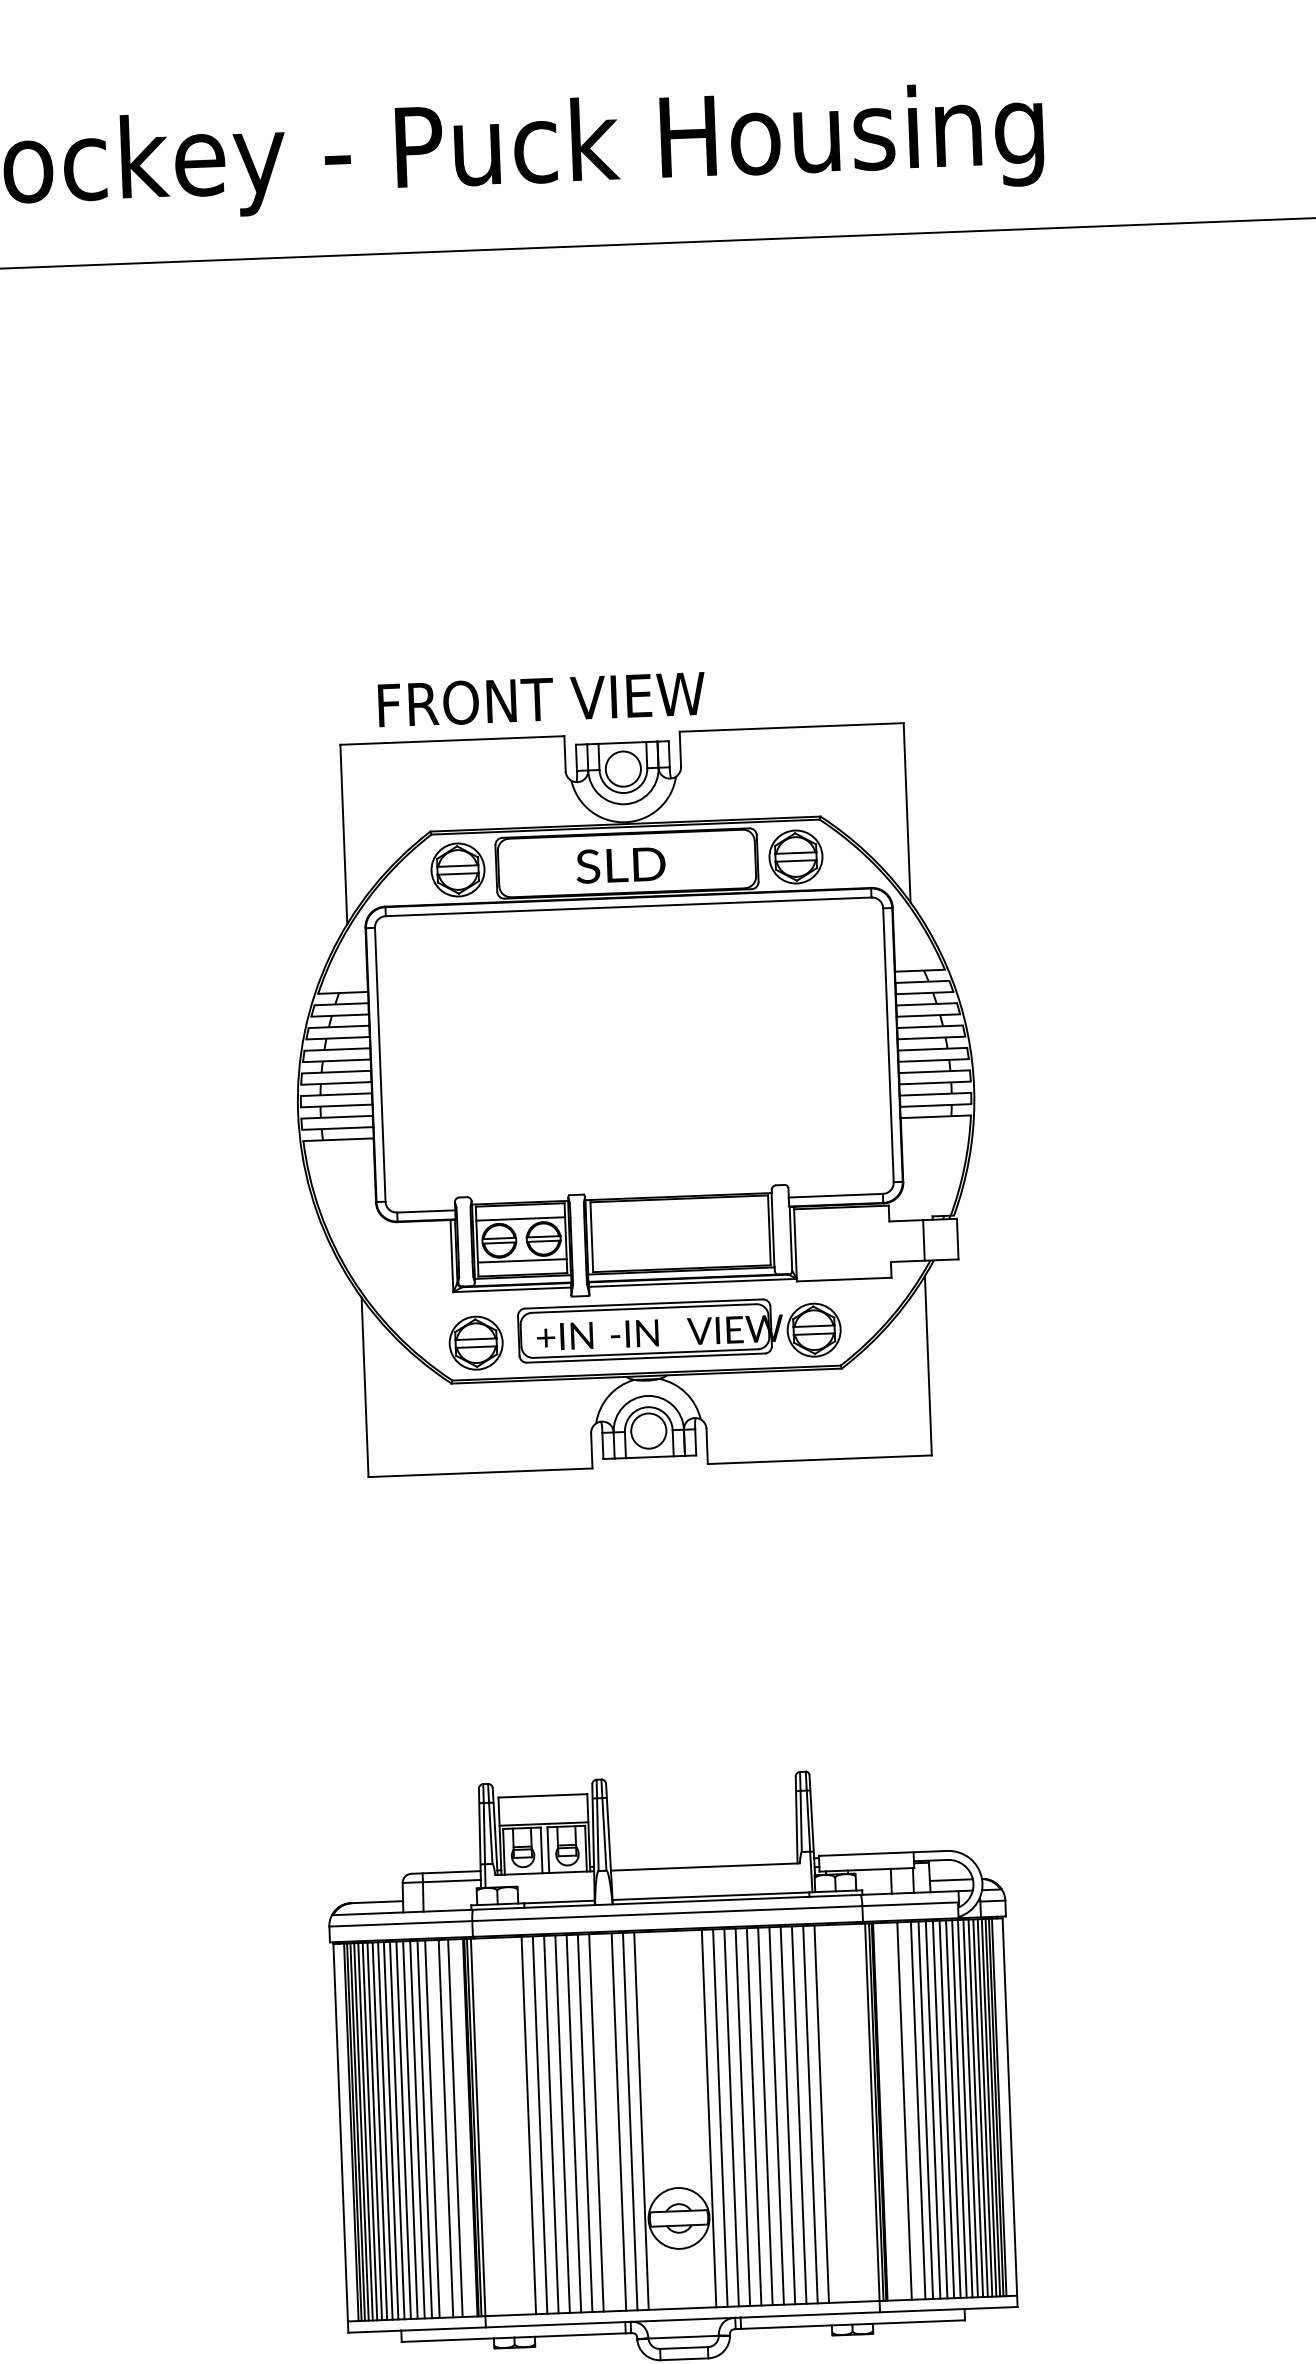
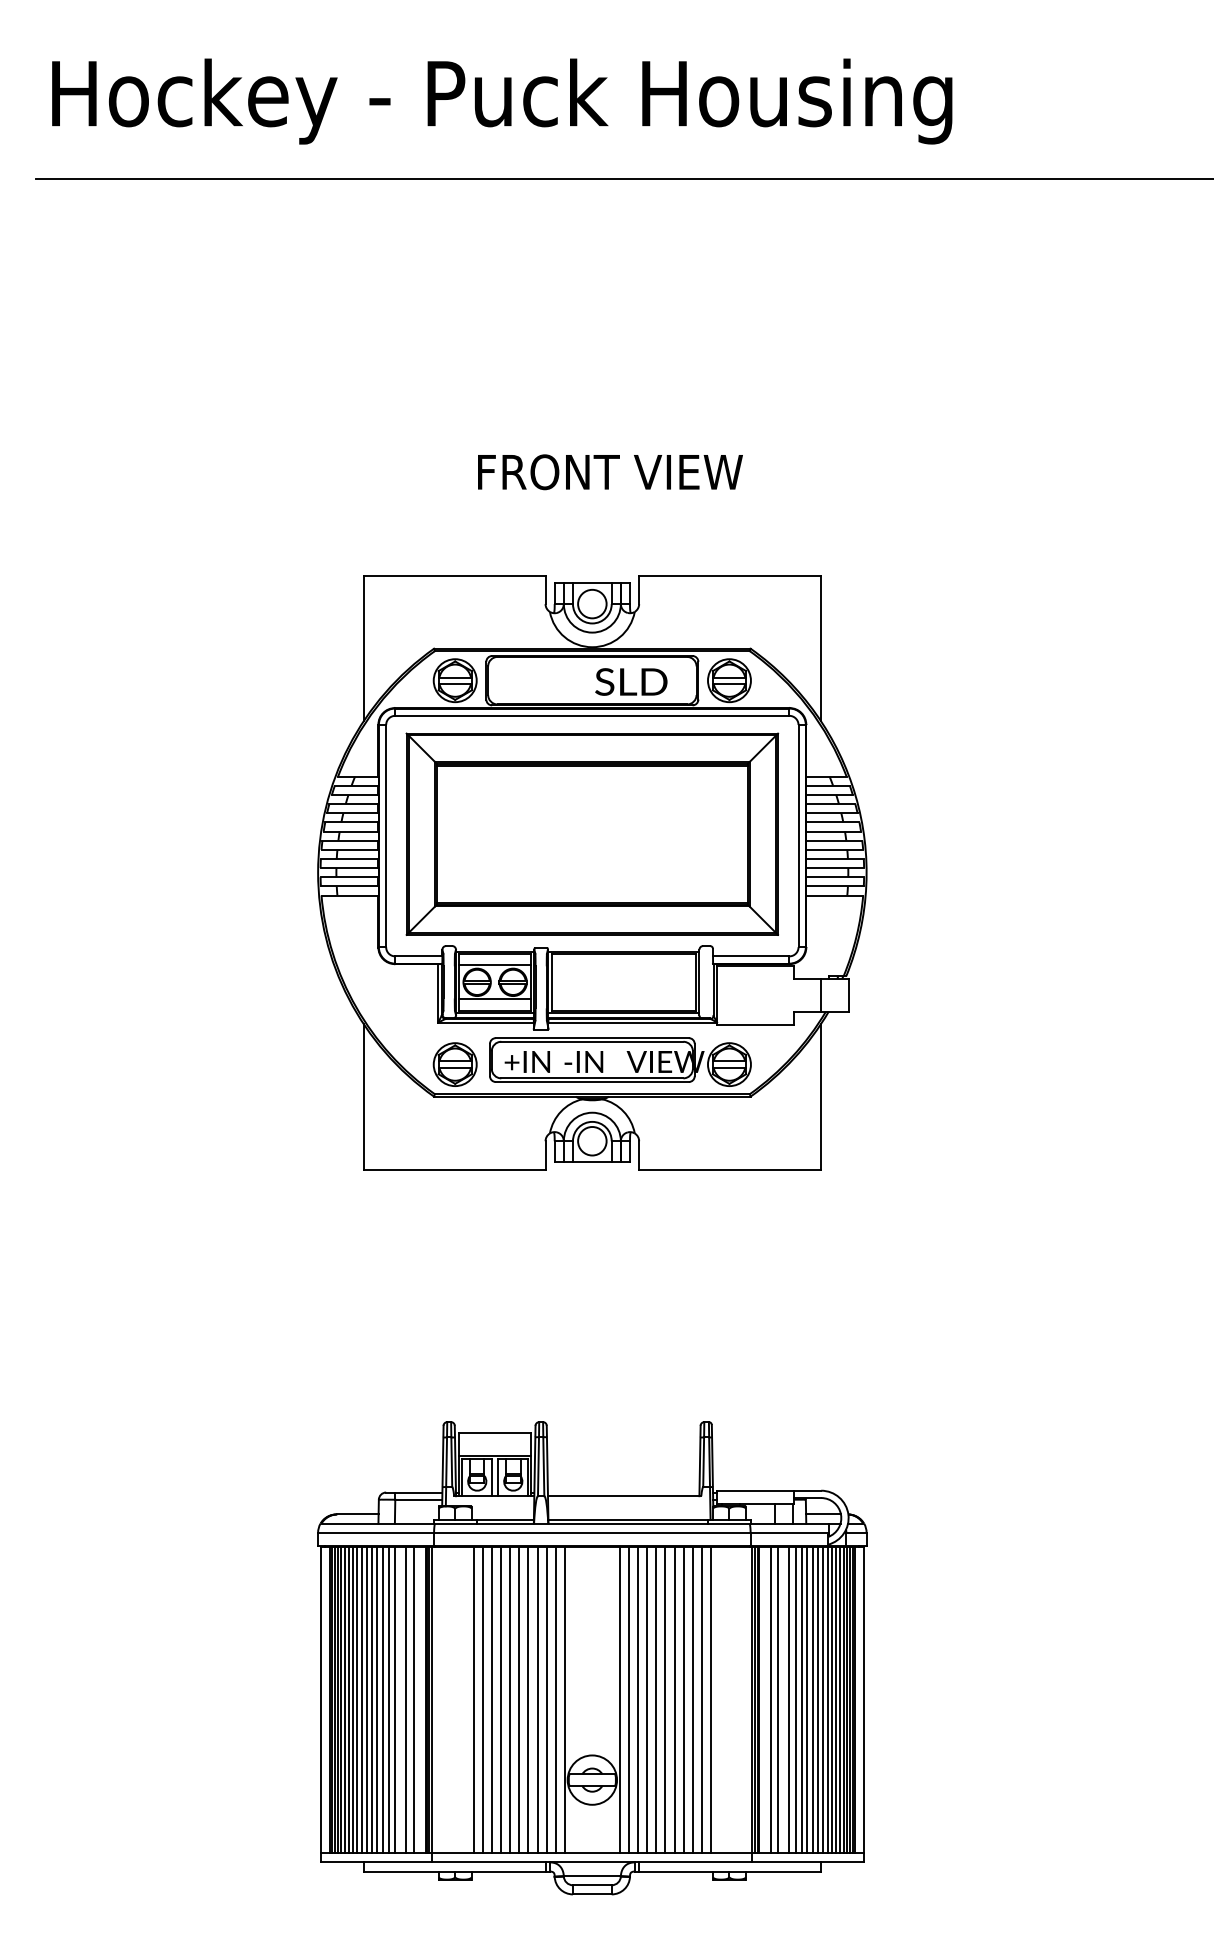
text: (541, 699) -> (610, 472), moved
text: (621, 864) -> (631, 681), moved
part: (634, 1051) -> (592, 833), added
line: (894, 2111) -> (770, 1700), added
line: (607, 2122) -> (537, 1700), added

